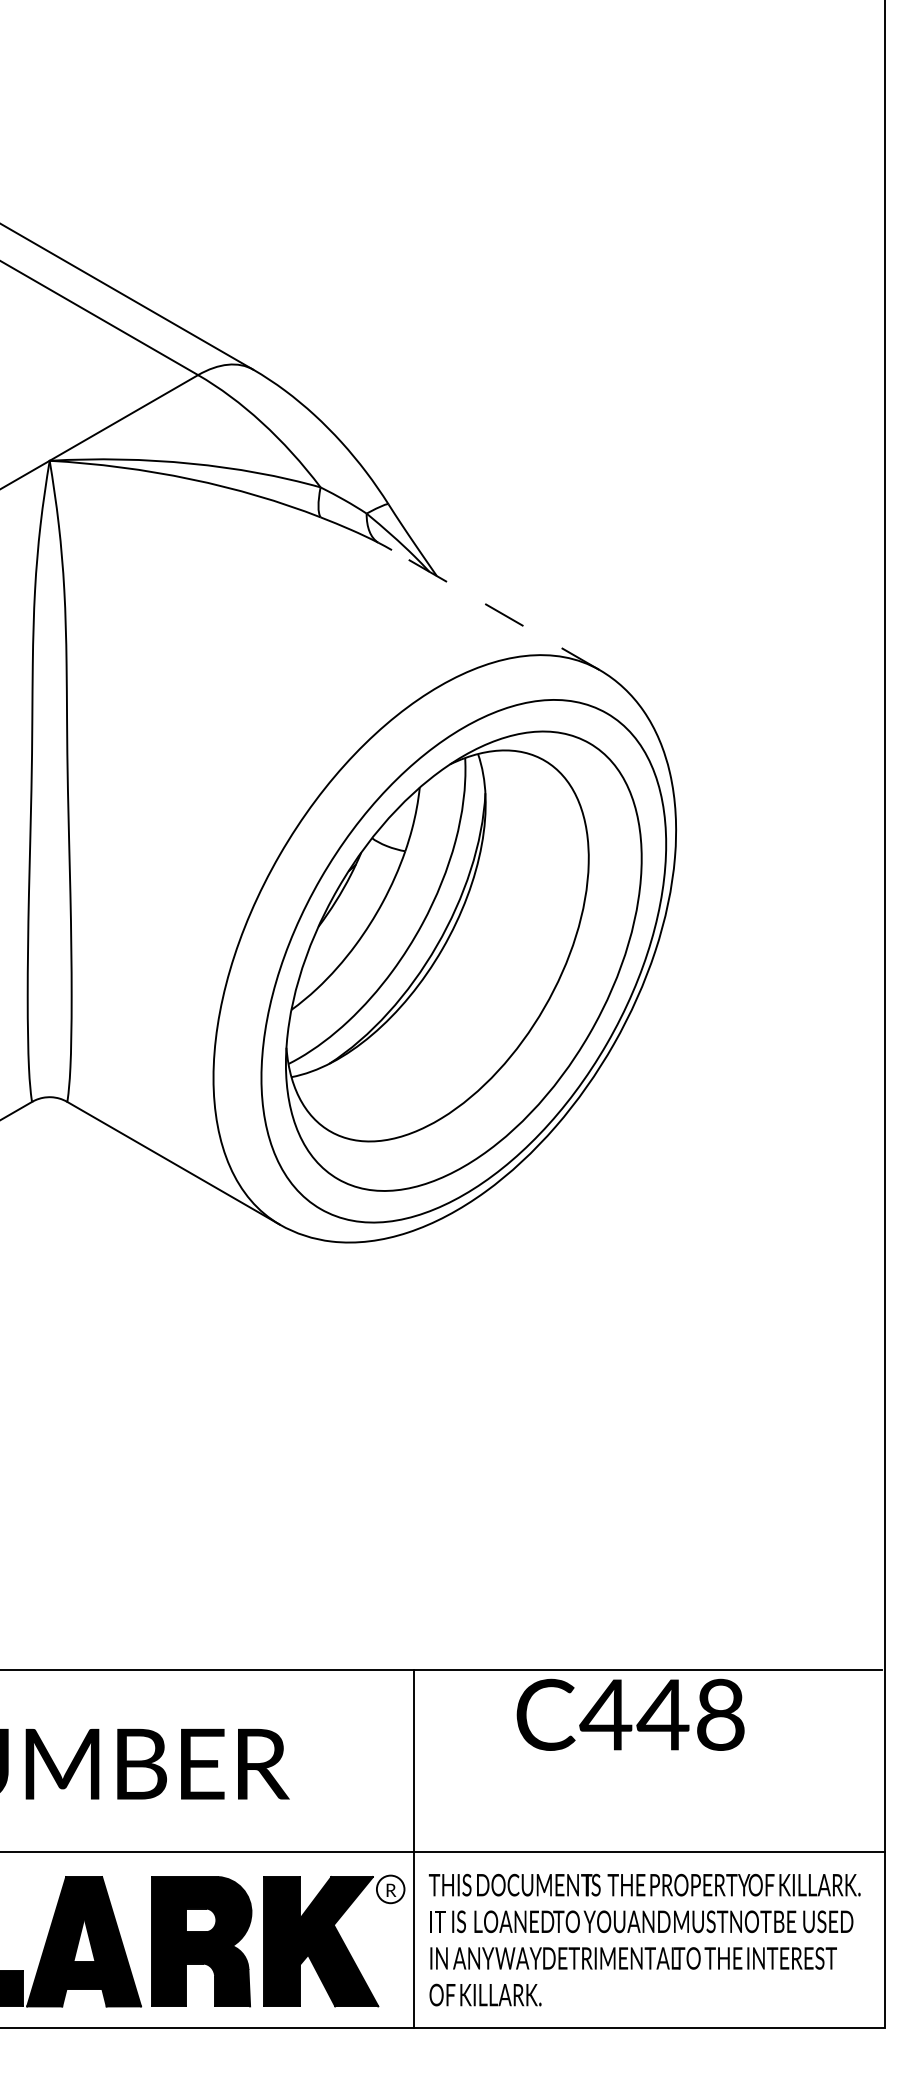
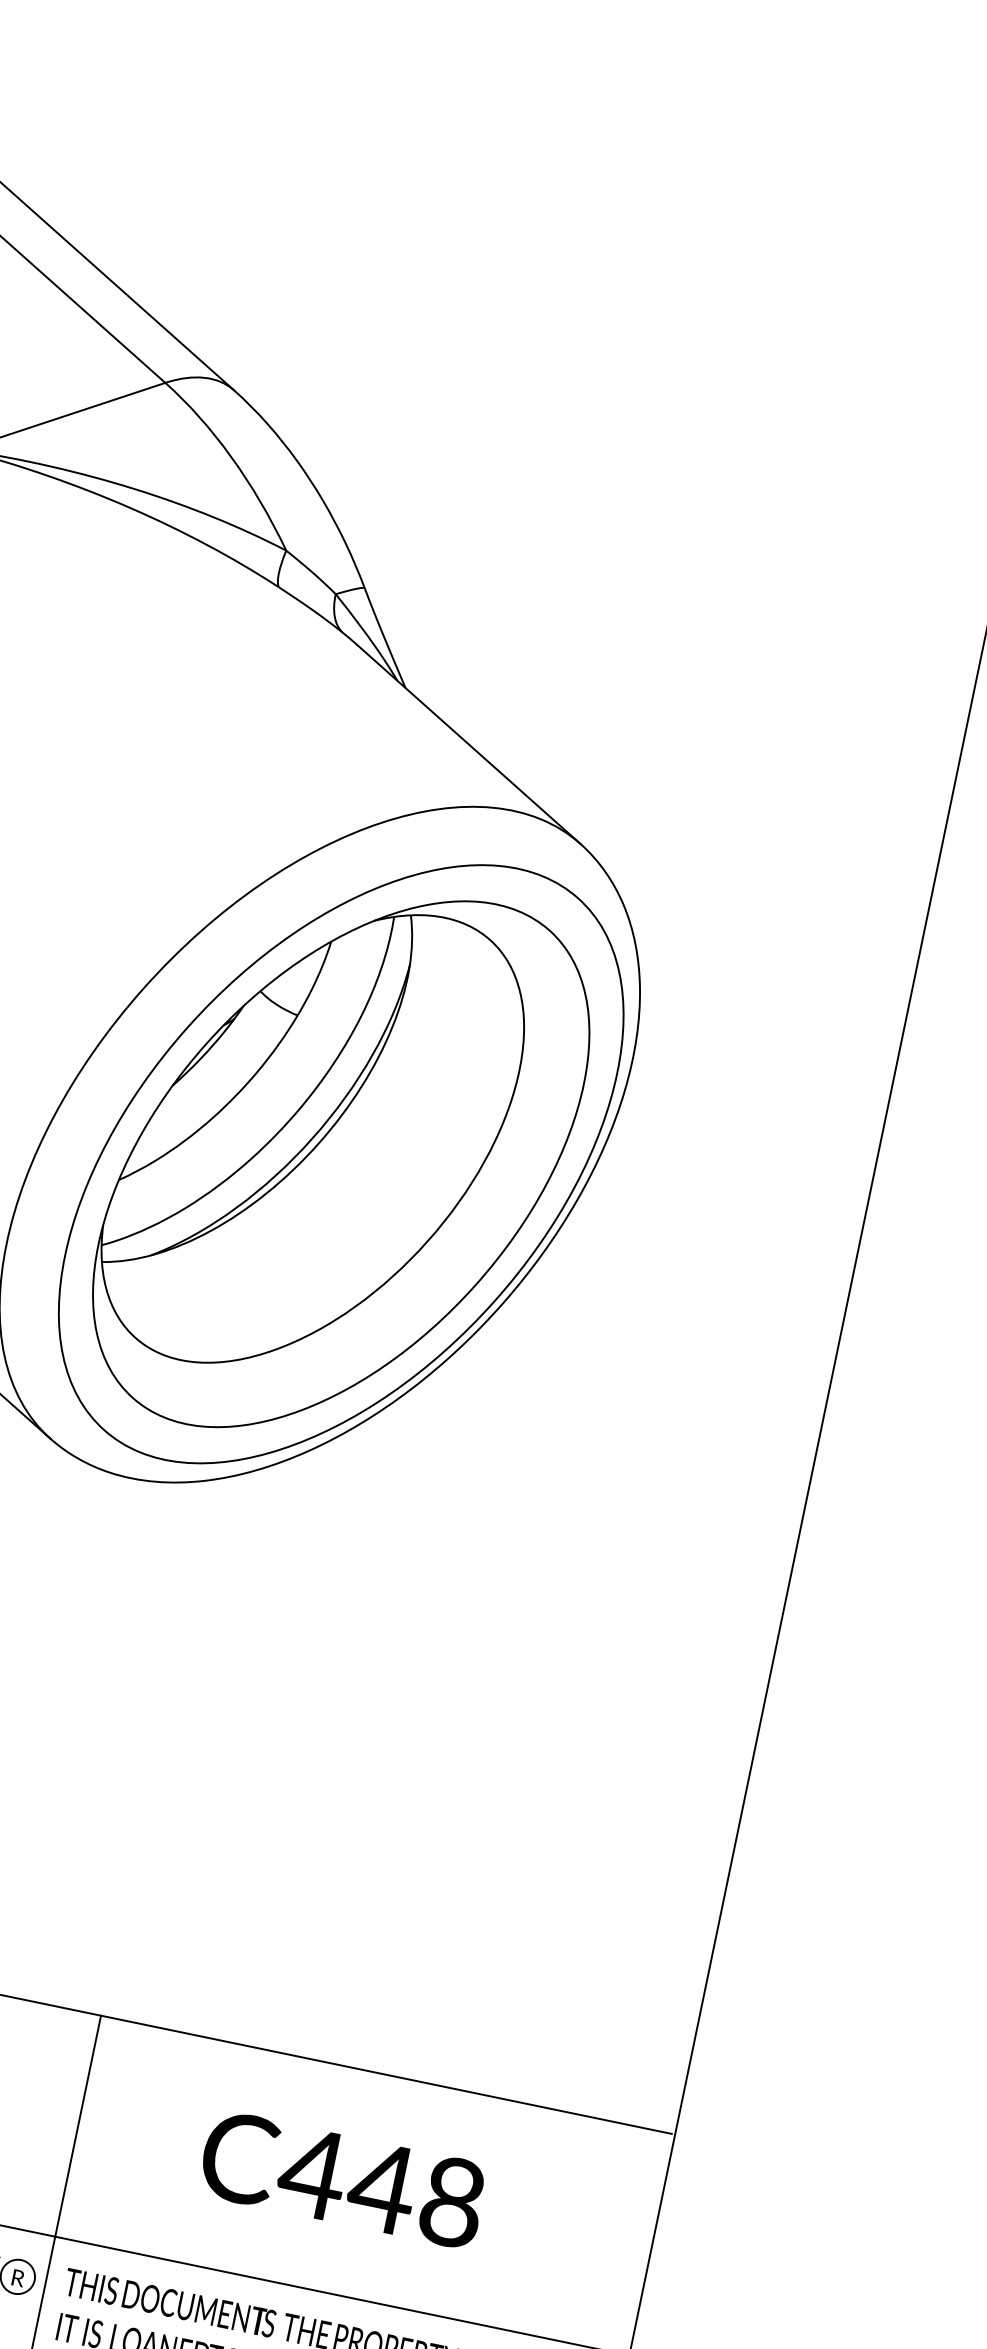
line: (495, 609) -> (468, 743), dashed -> solid
text: (630, 1714) -> (342, 2179), moved

